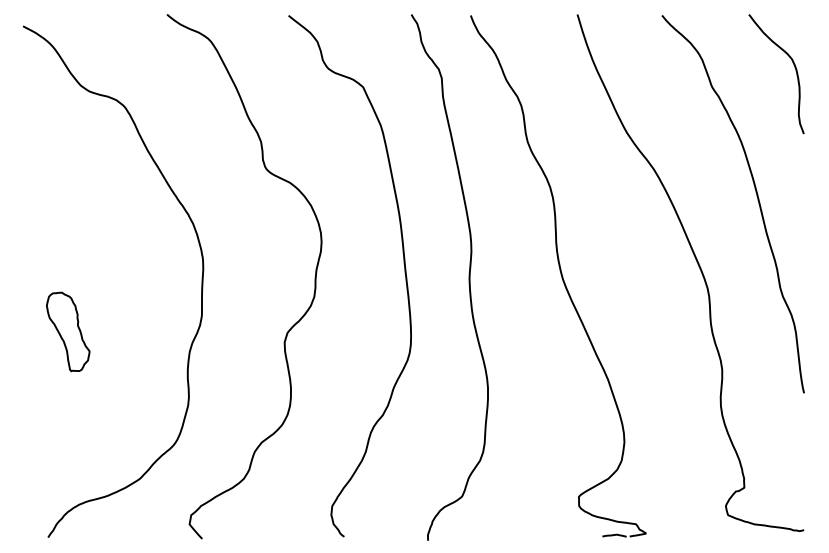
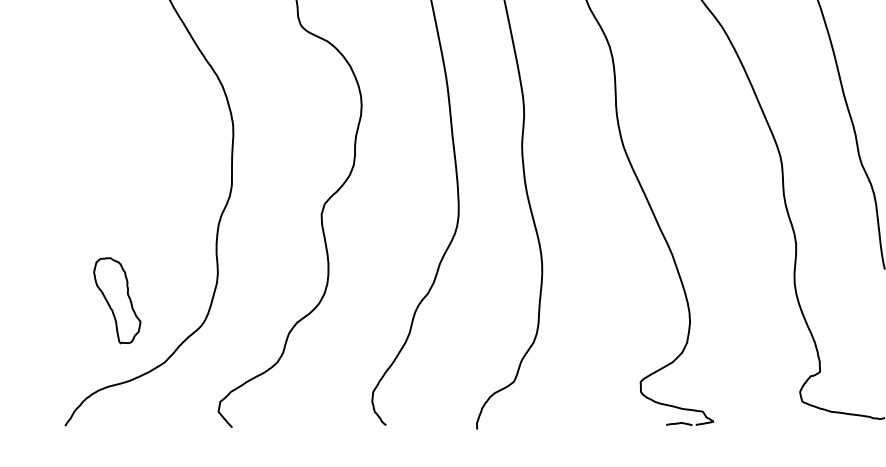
part: (68, 331) -> (117, 300), moved

